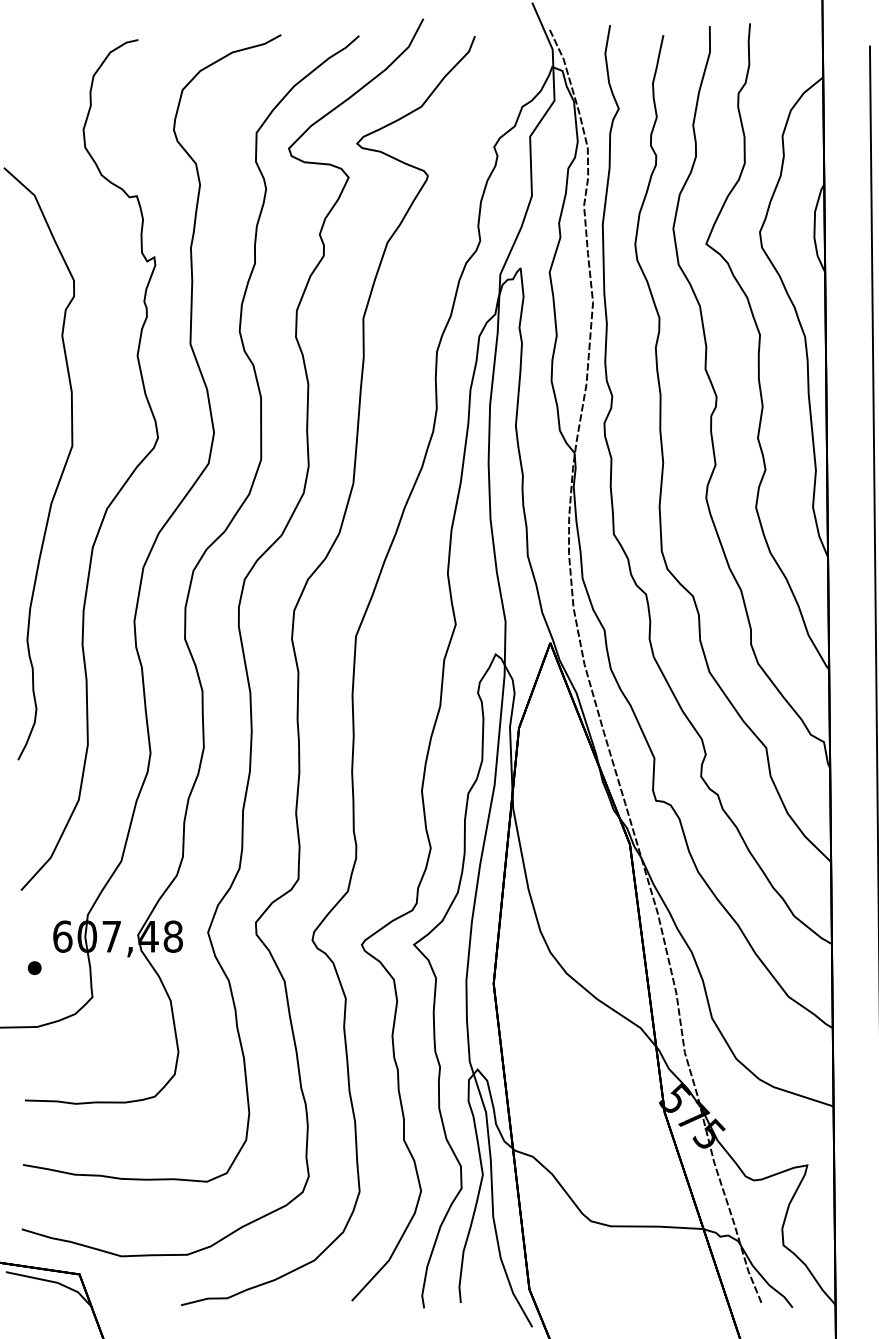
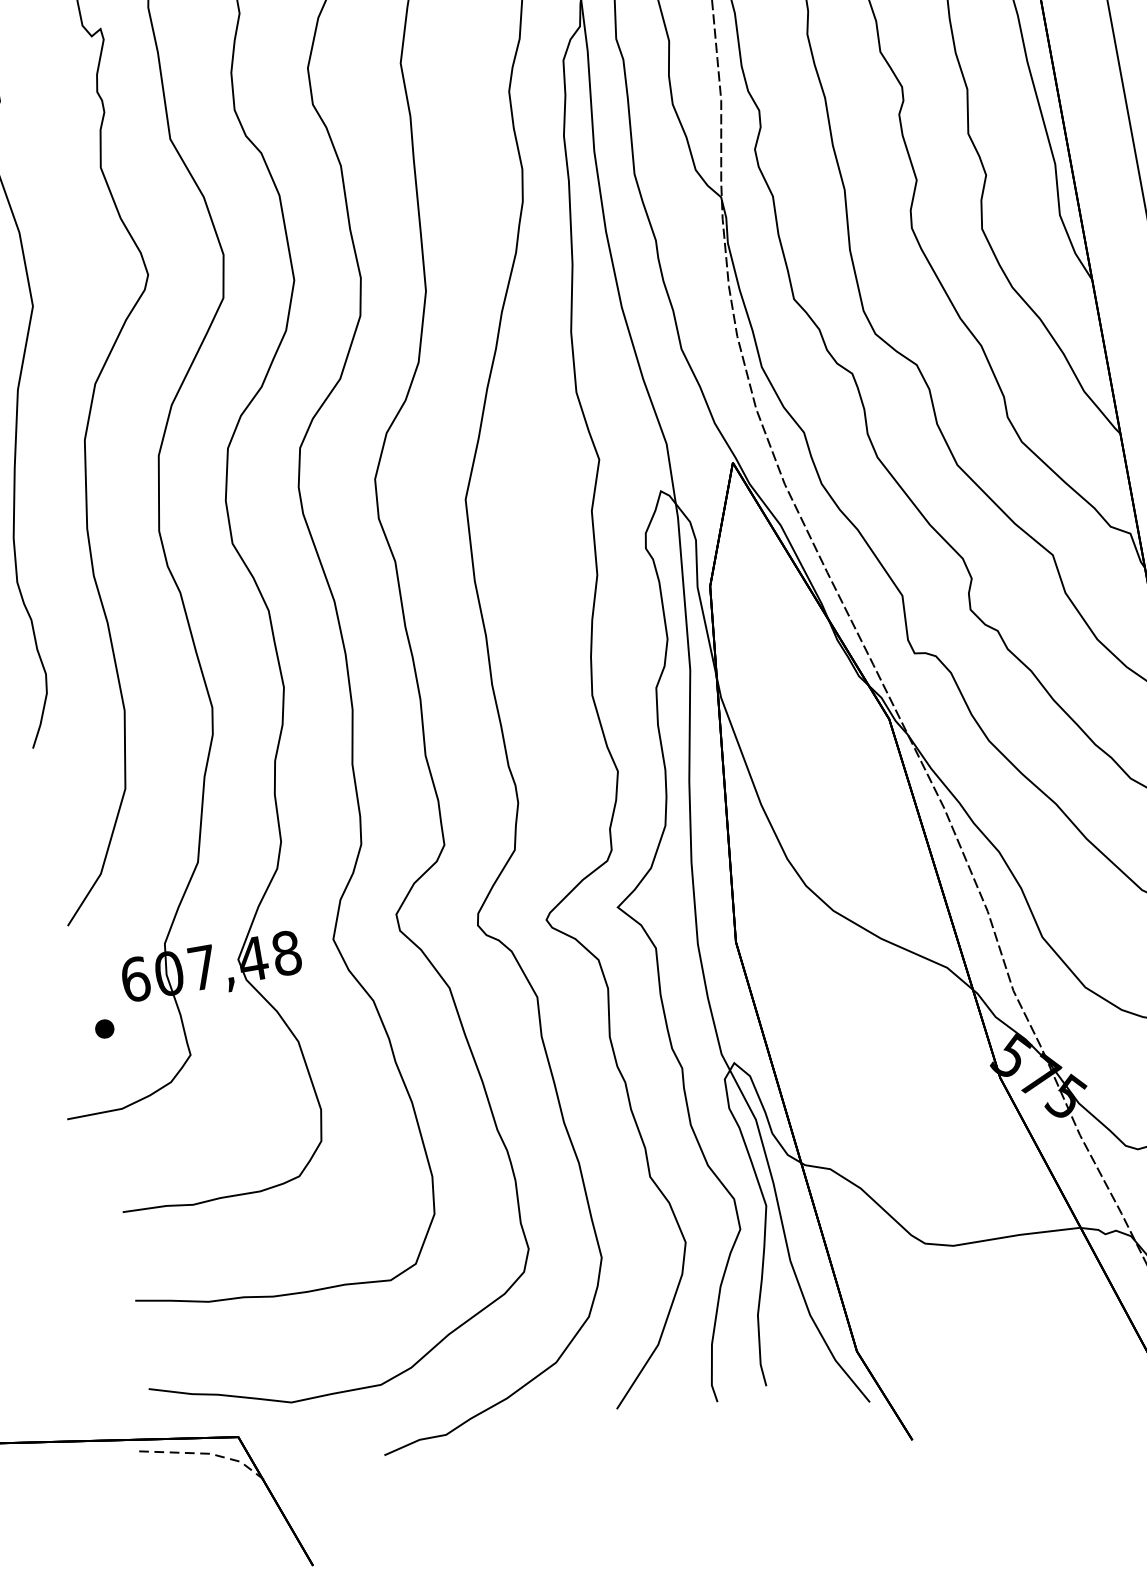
line: (54, 1282) -> (206, 1454), solid -> dashed

